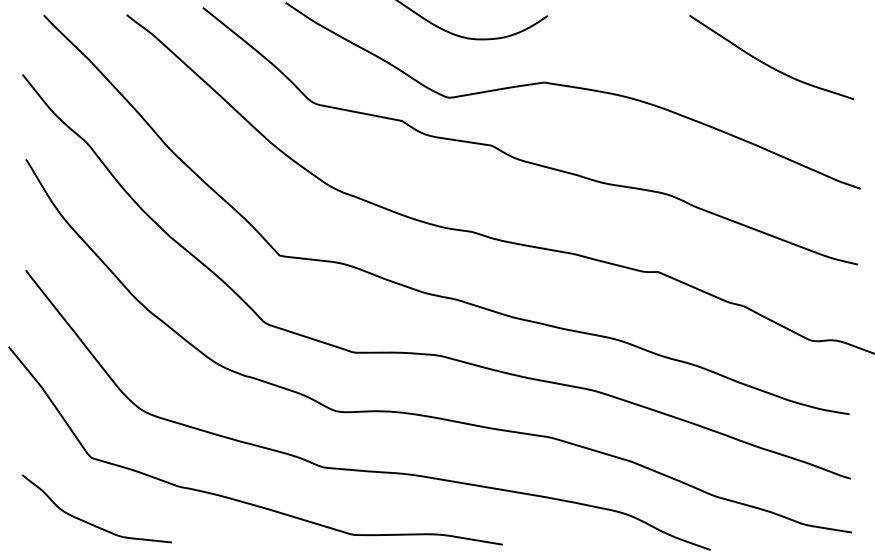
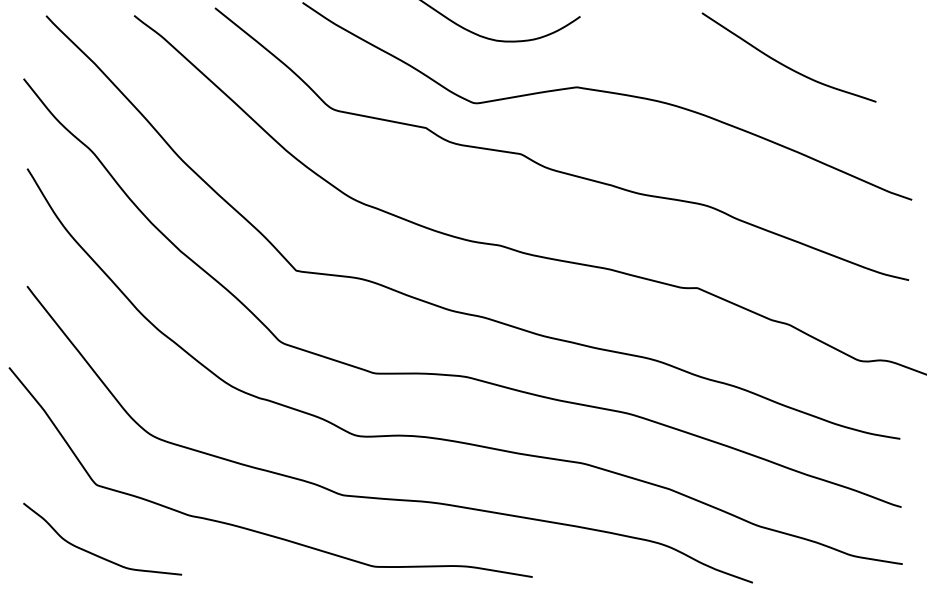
curve: (768, 64) -> (785, 64), moved

